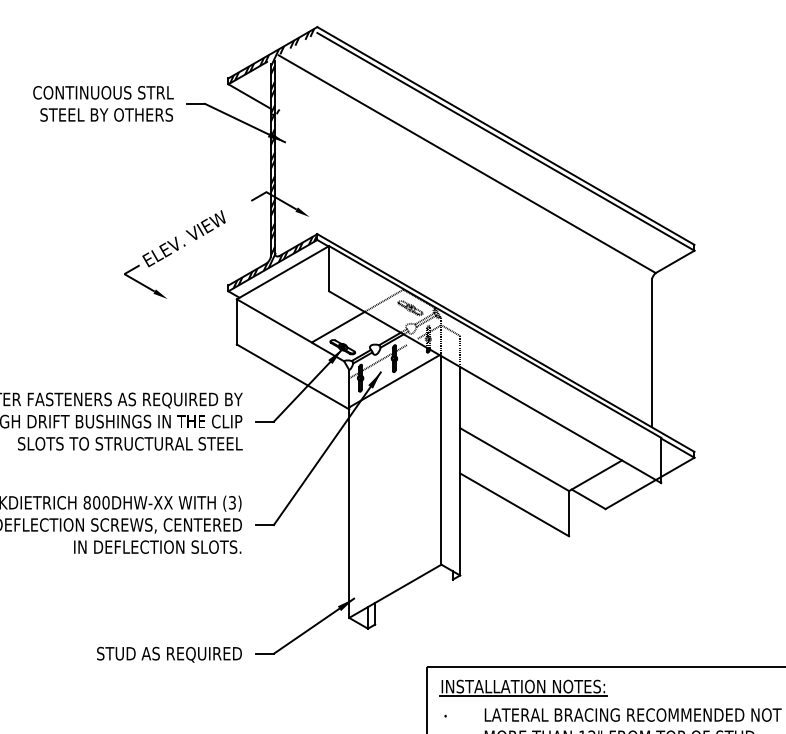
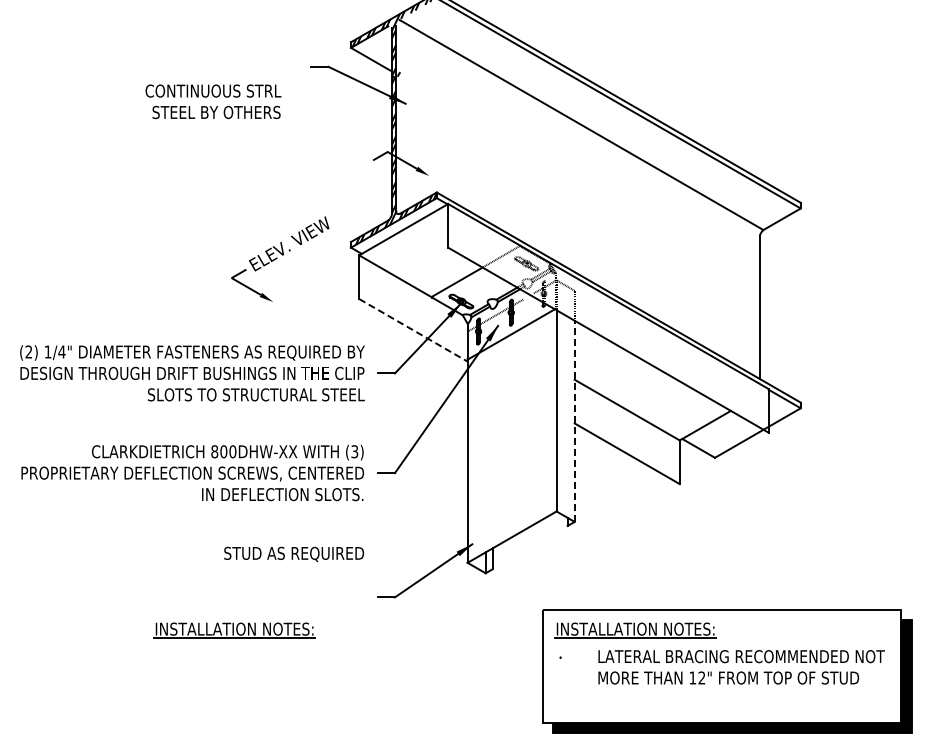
text: (103, 103) -> (213, 101), moved
part: (175, 253) -> (280, 258), moved
line: (293, 377) -> (413, 330), solid -> dashed
line: (460, 471) -> (574, 421), solid -> dashed
text: (169, 653) -> (294, 553), moved
part: (107, 688) -> (234, 630), added

